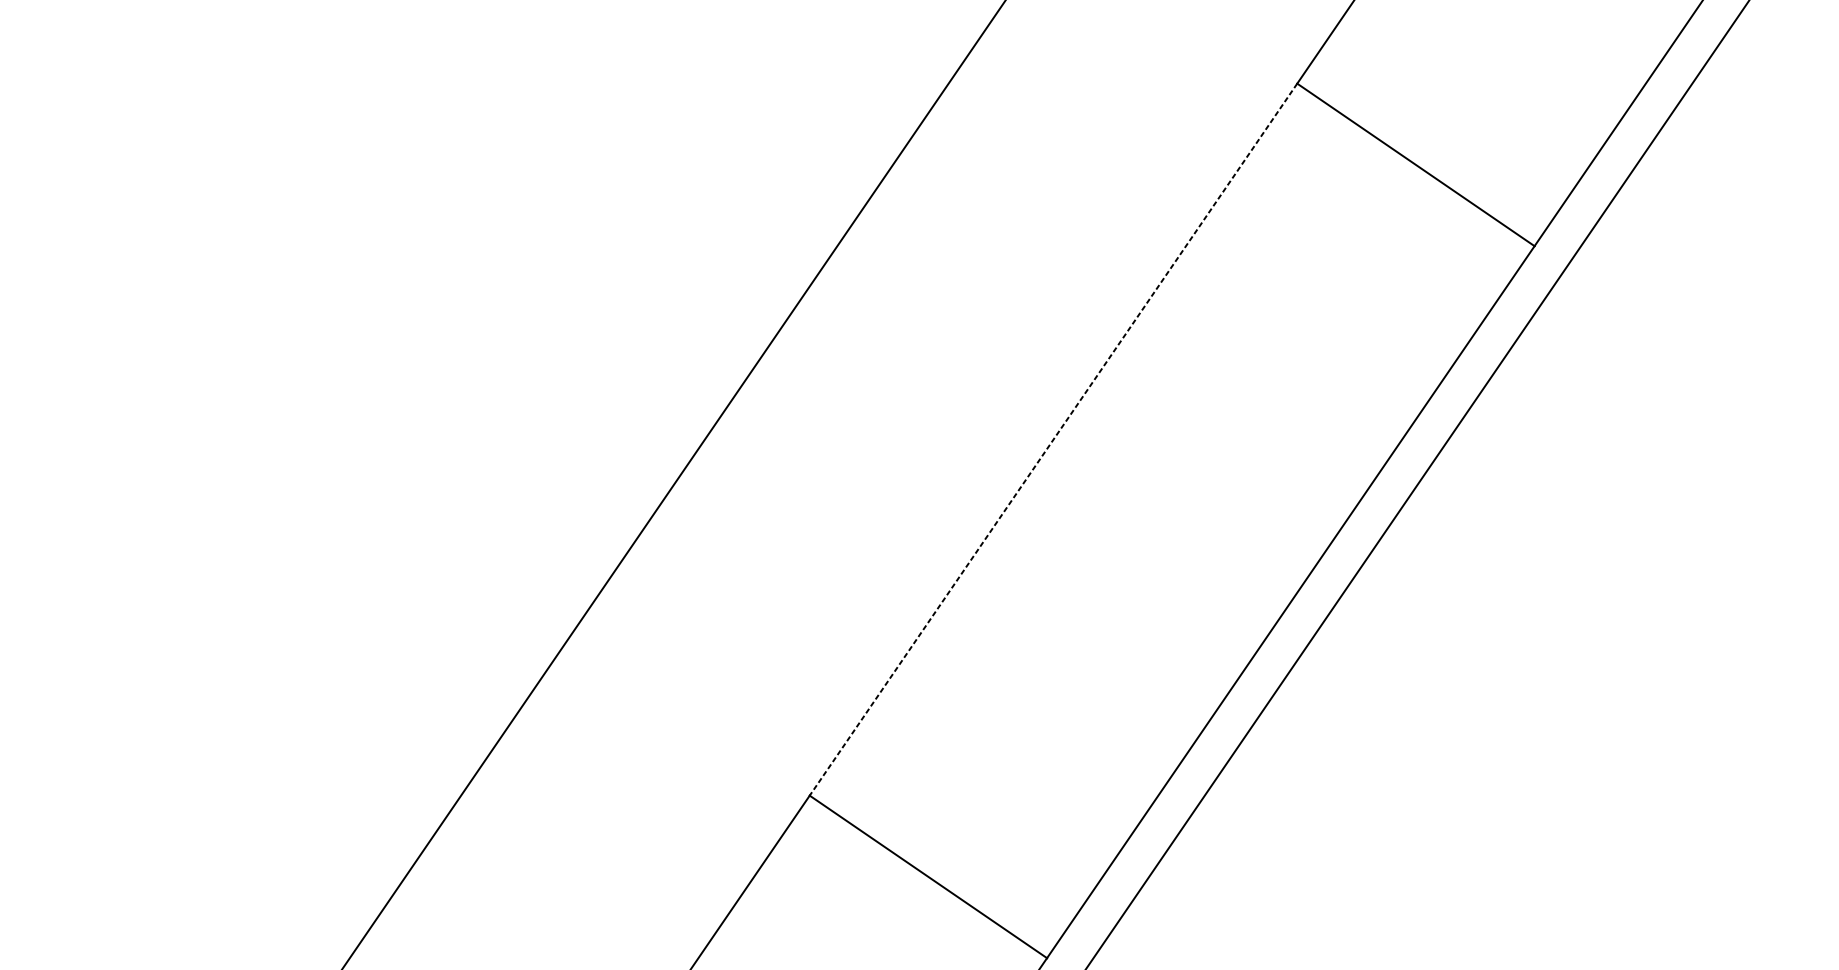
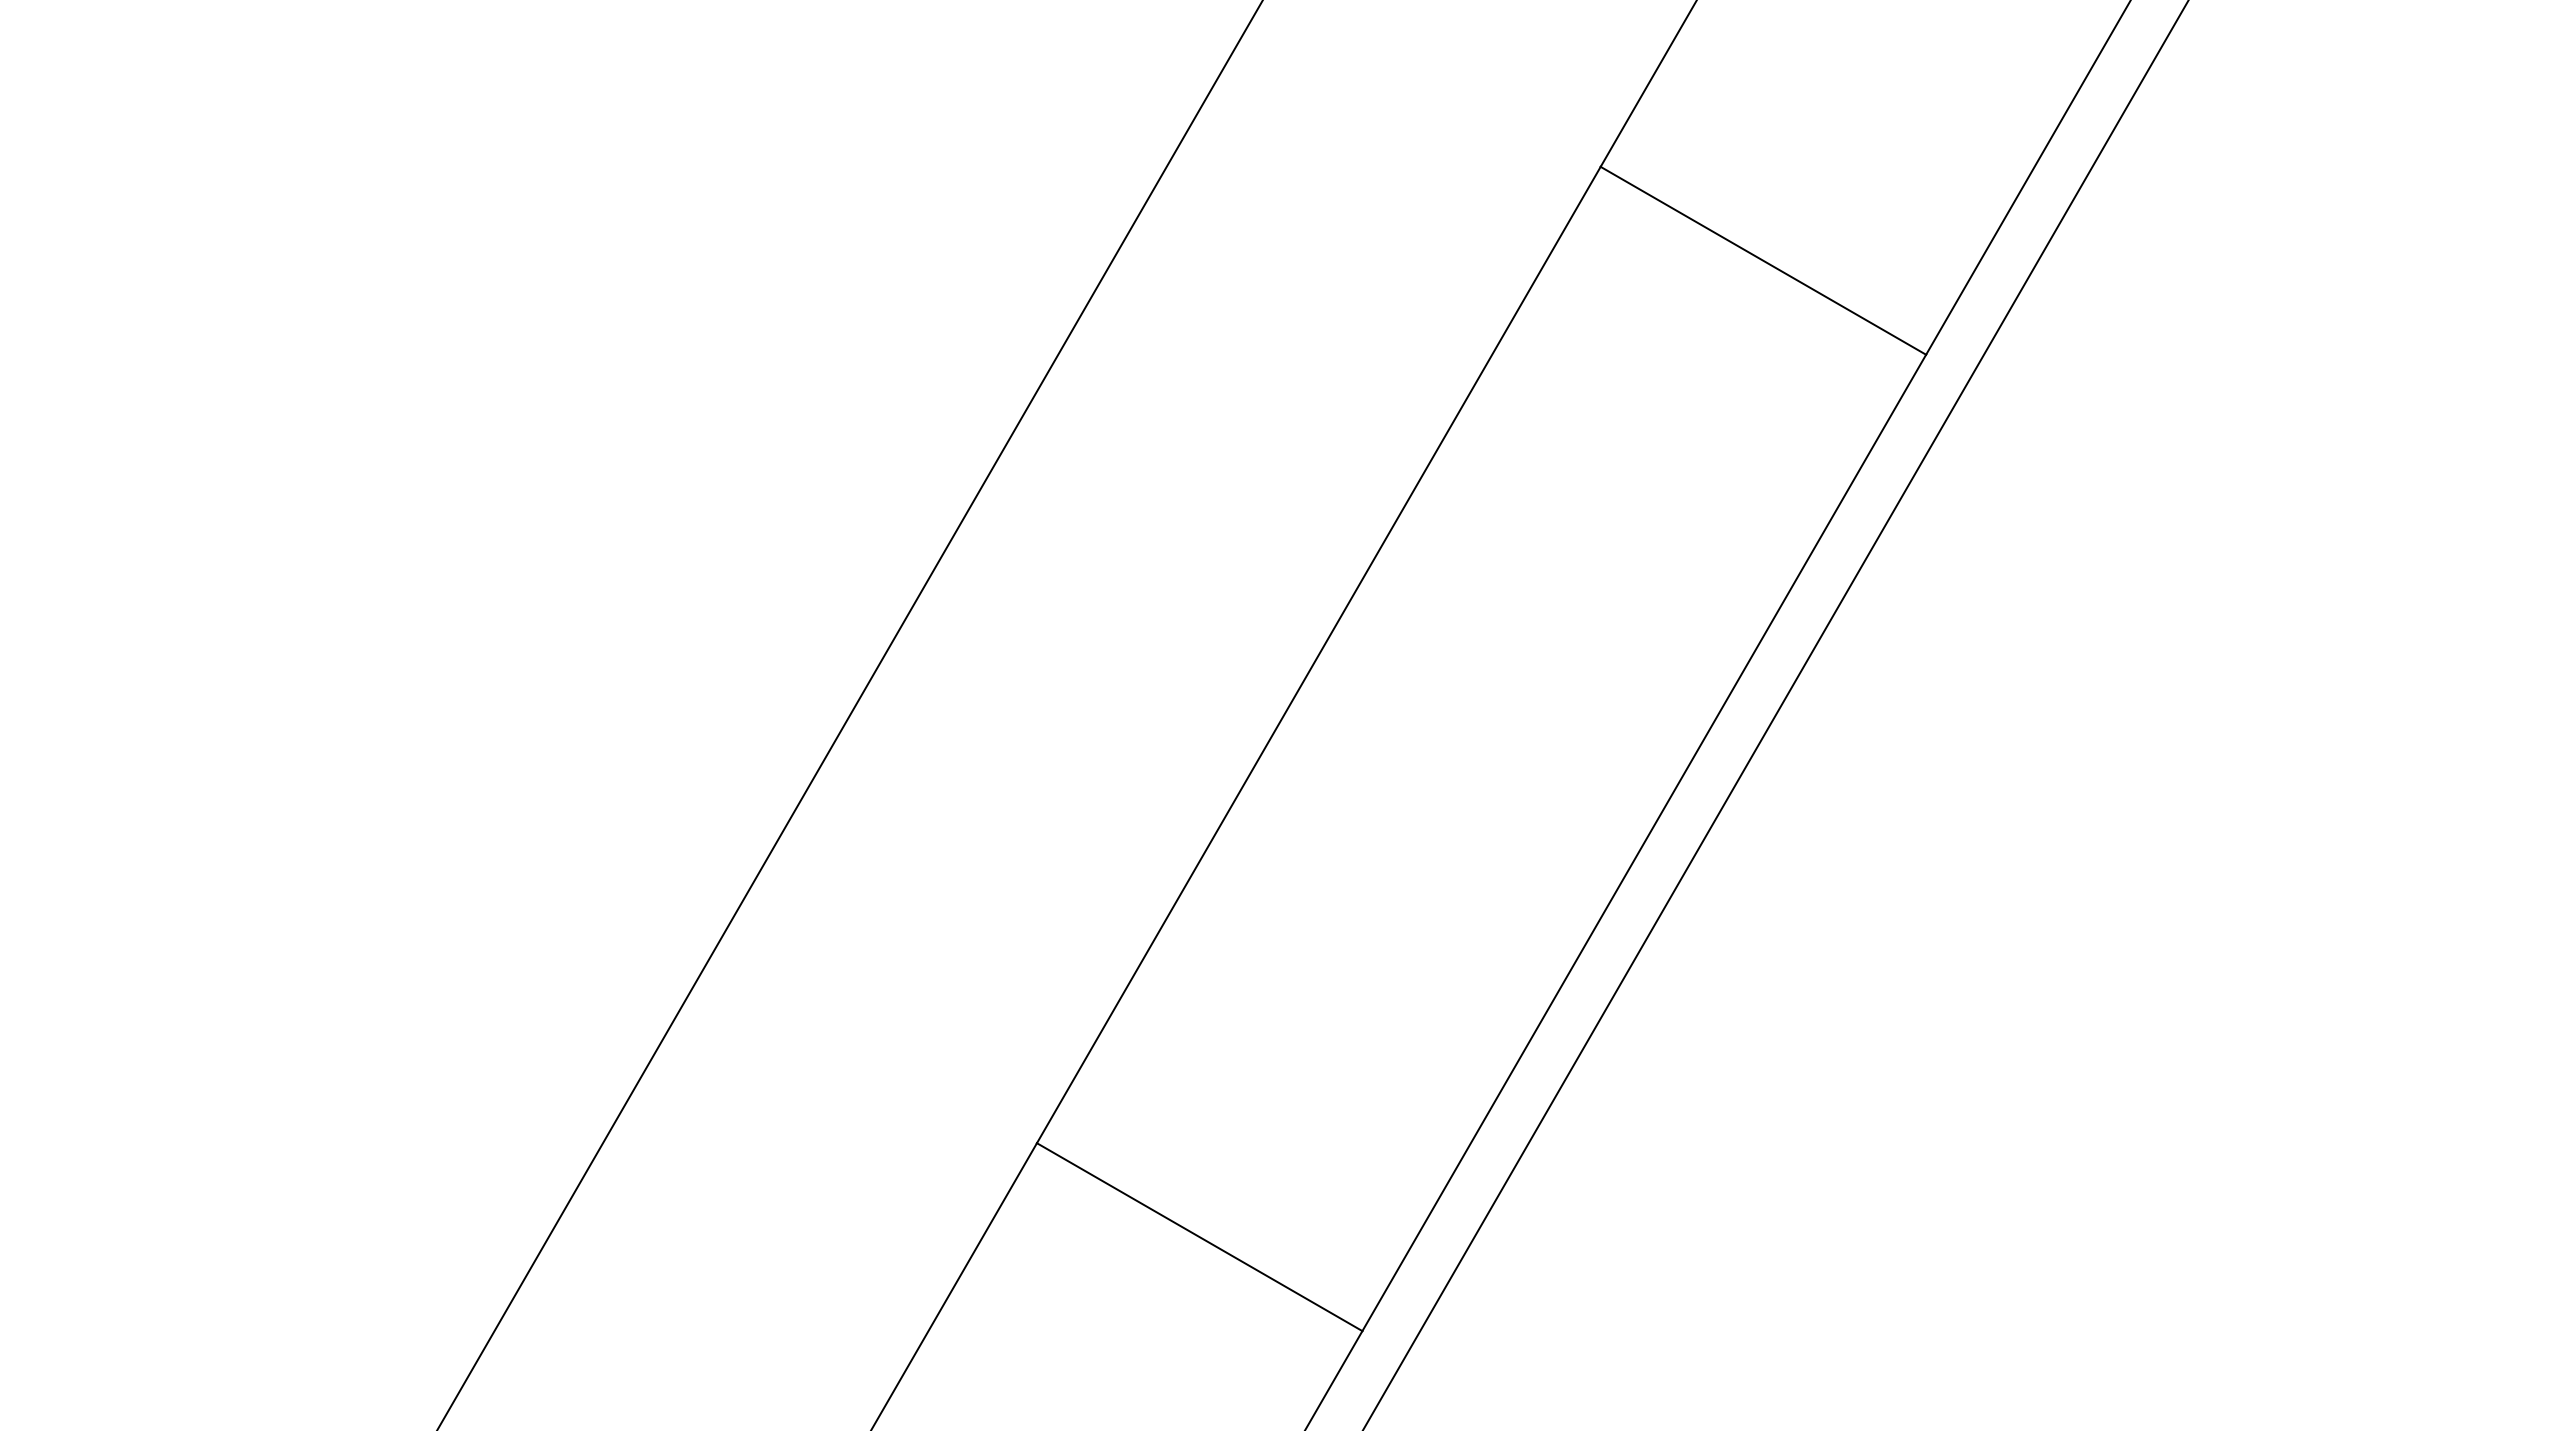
line: (1053, 439) -> (1318, 655), dashed -> solid

